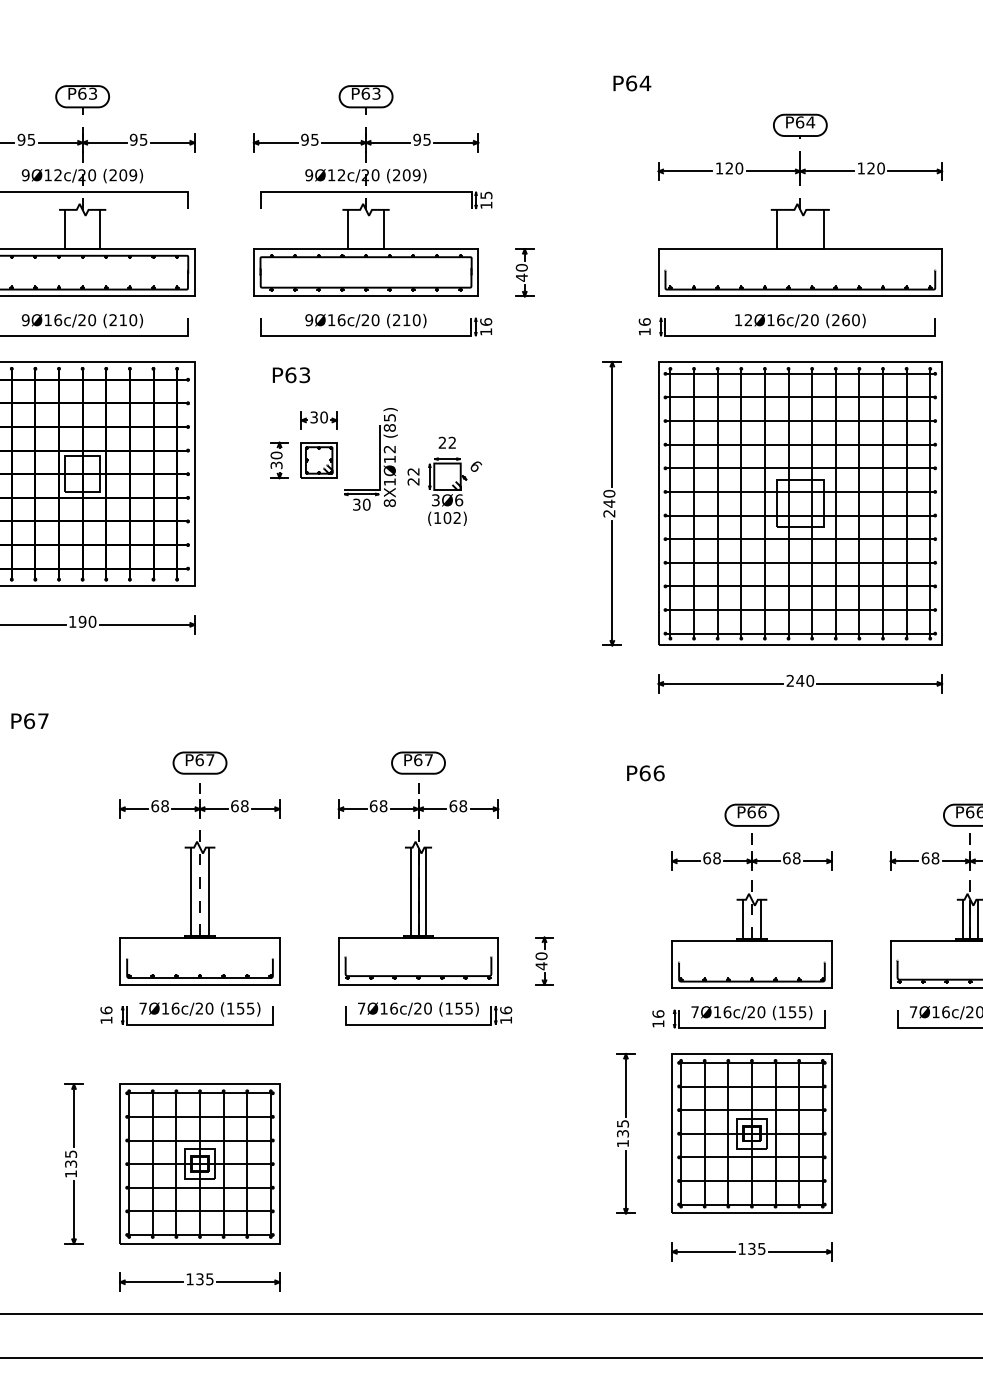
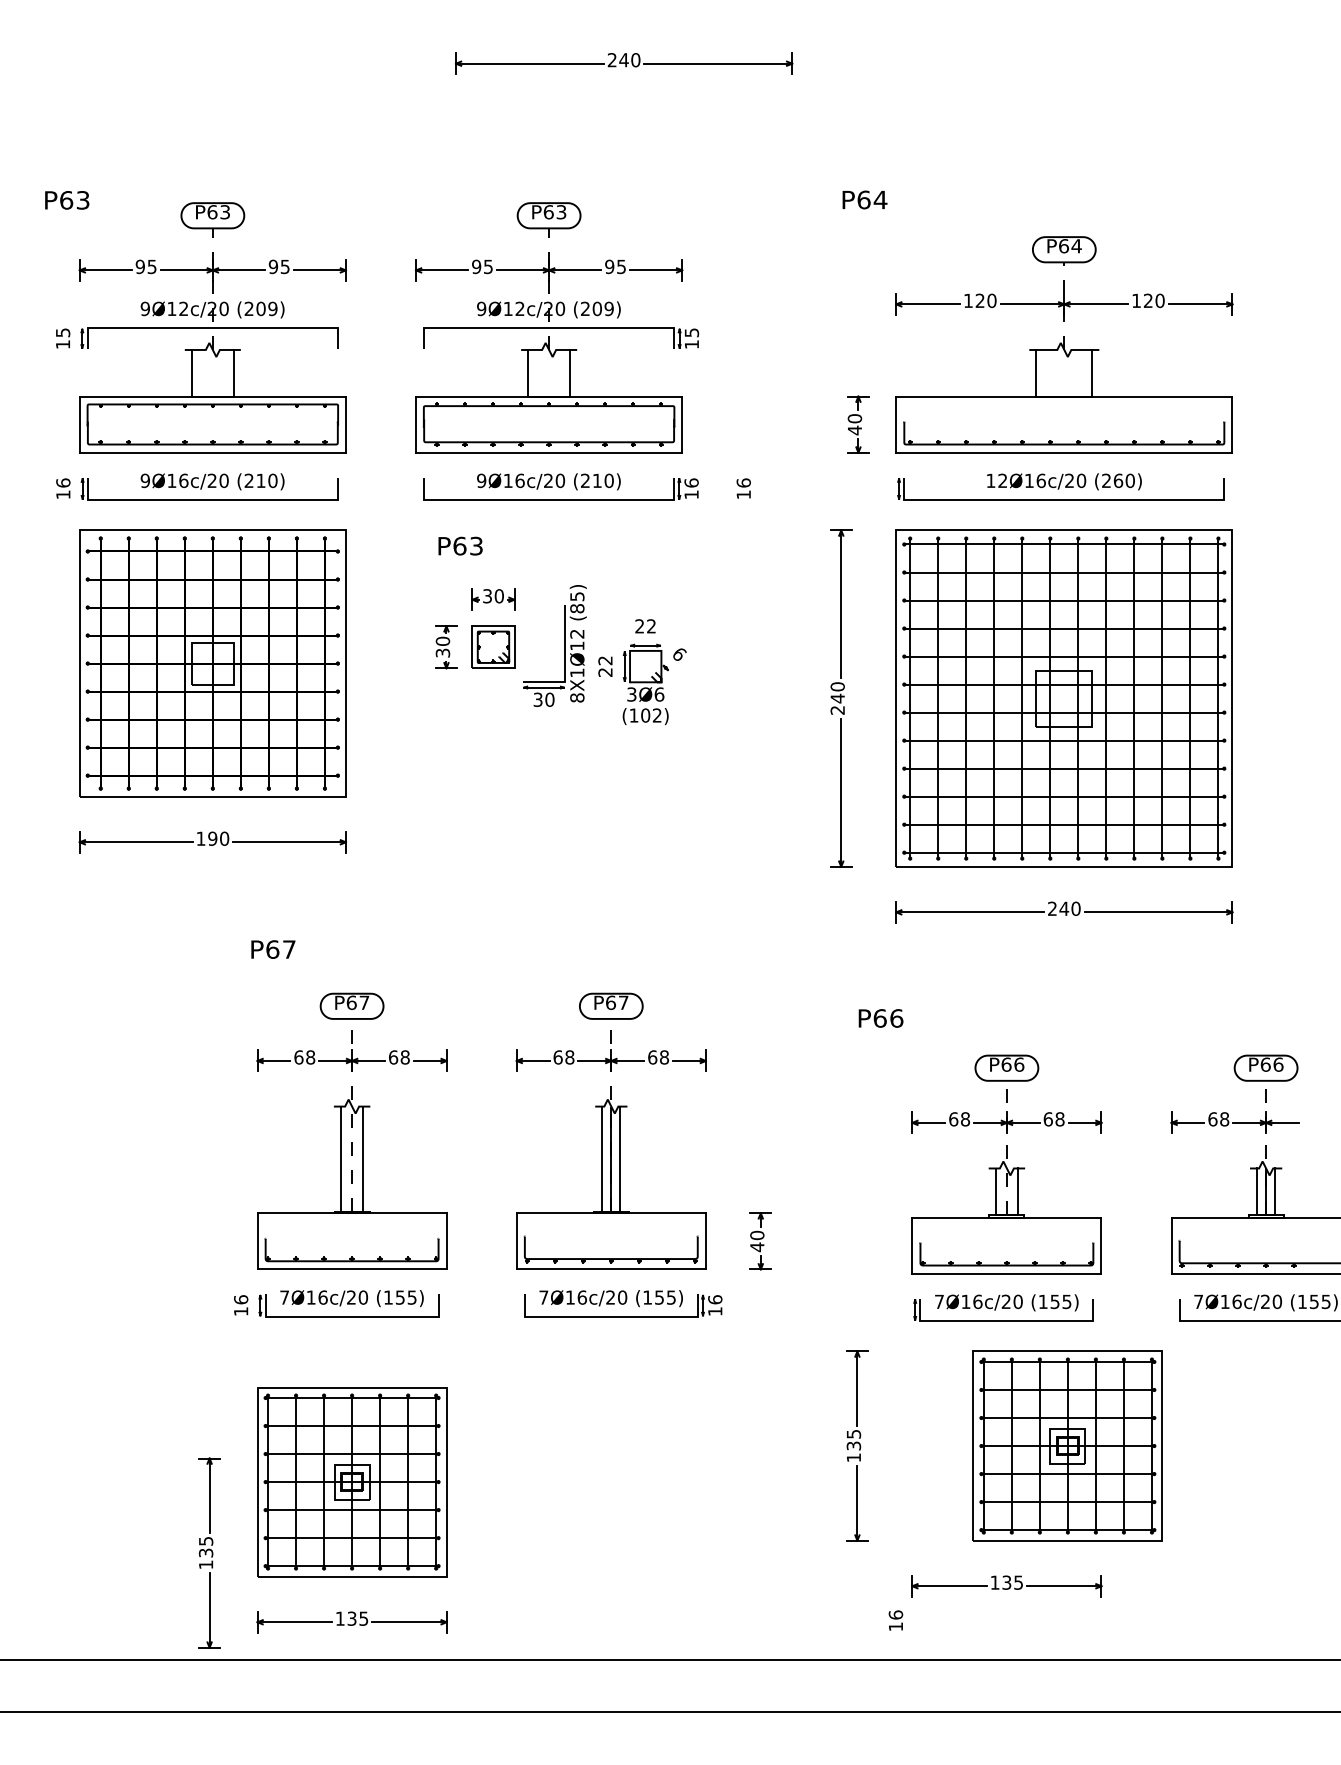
part: (524, 272) -> (858, 424), moved
text: (644, 326) -> (743, 488), moved
text: (30, 721) -> (273, 949), moved
text: (658, 1018) -> (895, 1620), moved
part: (751, 1133) -> (1067, 1445), moved
part: (73, 1163) -> (209, 1552), moved

